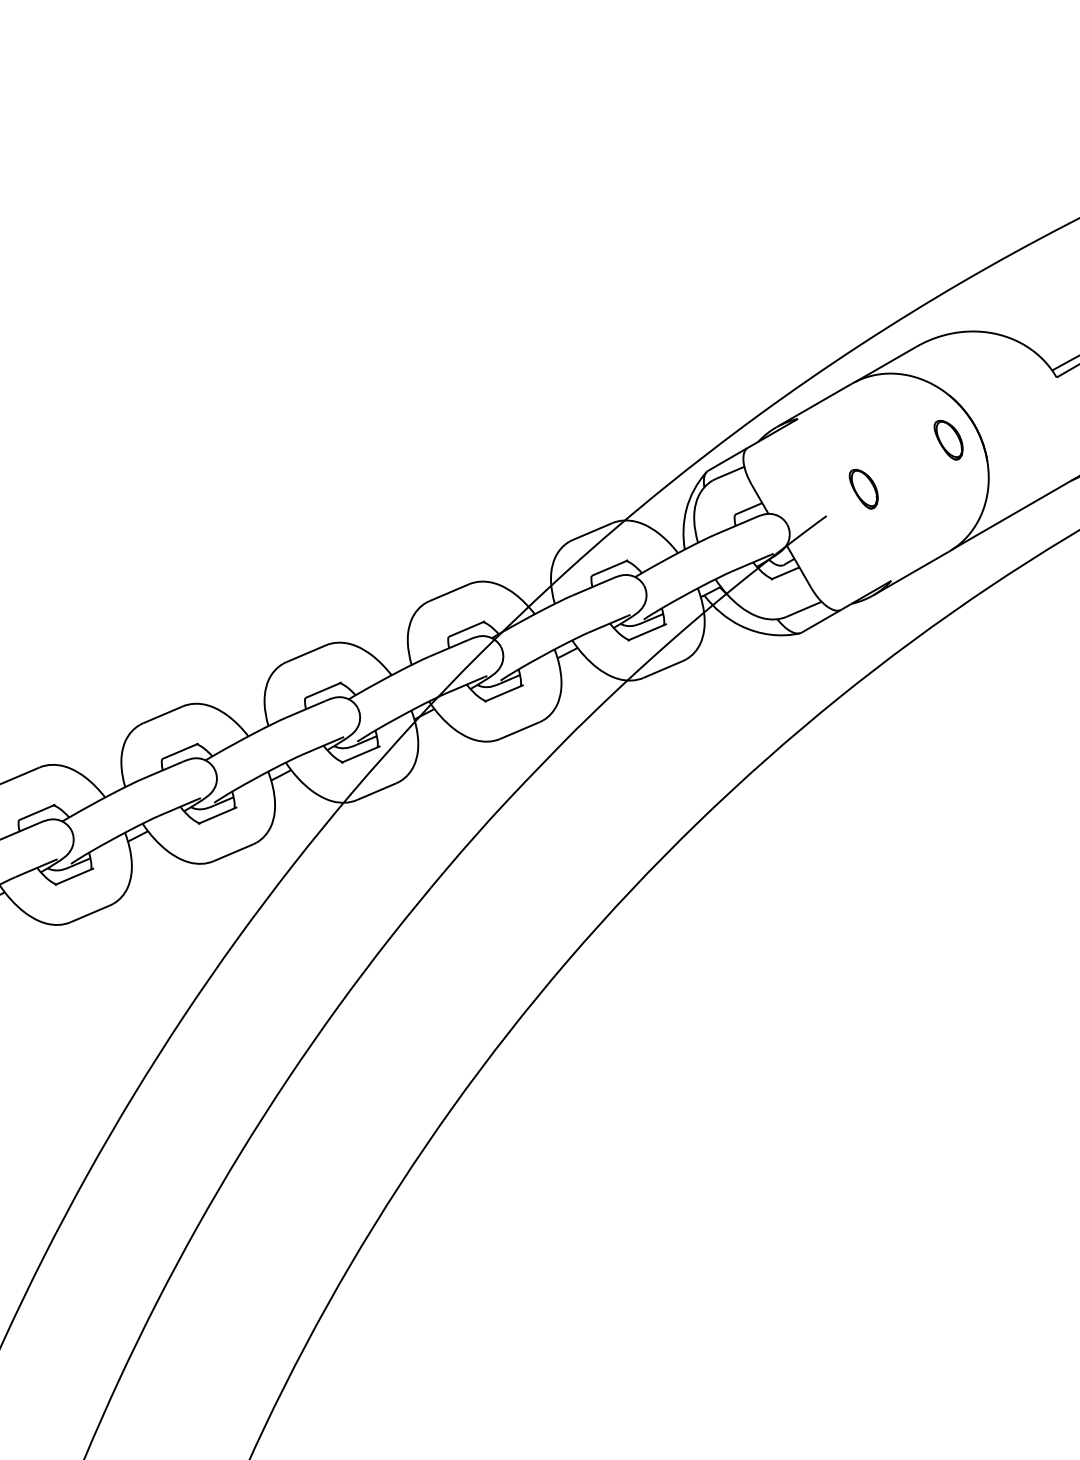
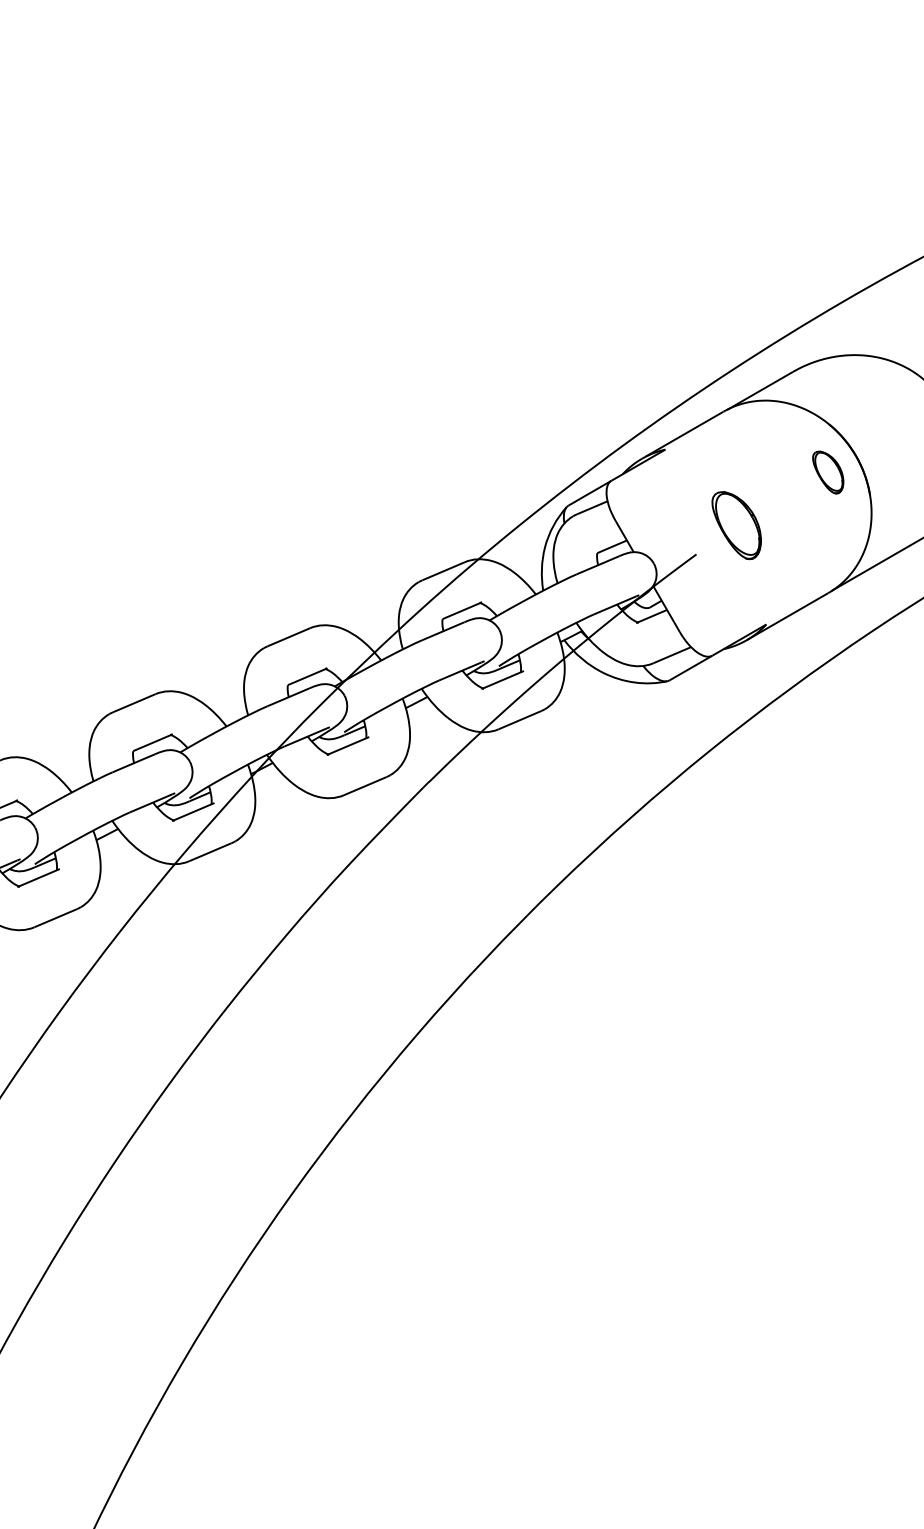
part: (863, 488) -> (736, 524), size x1.6

